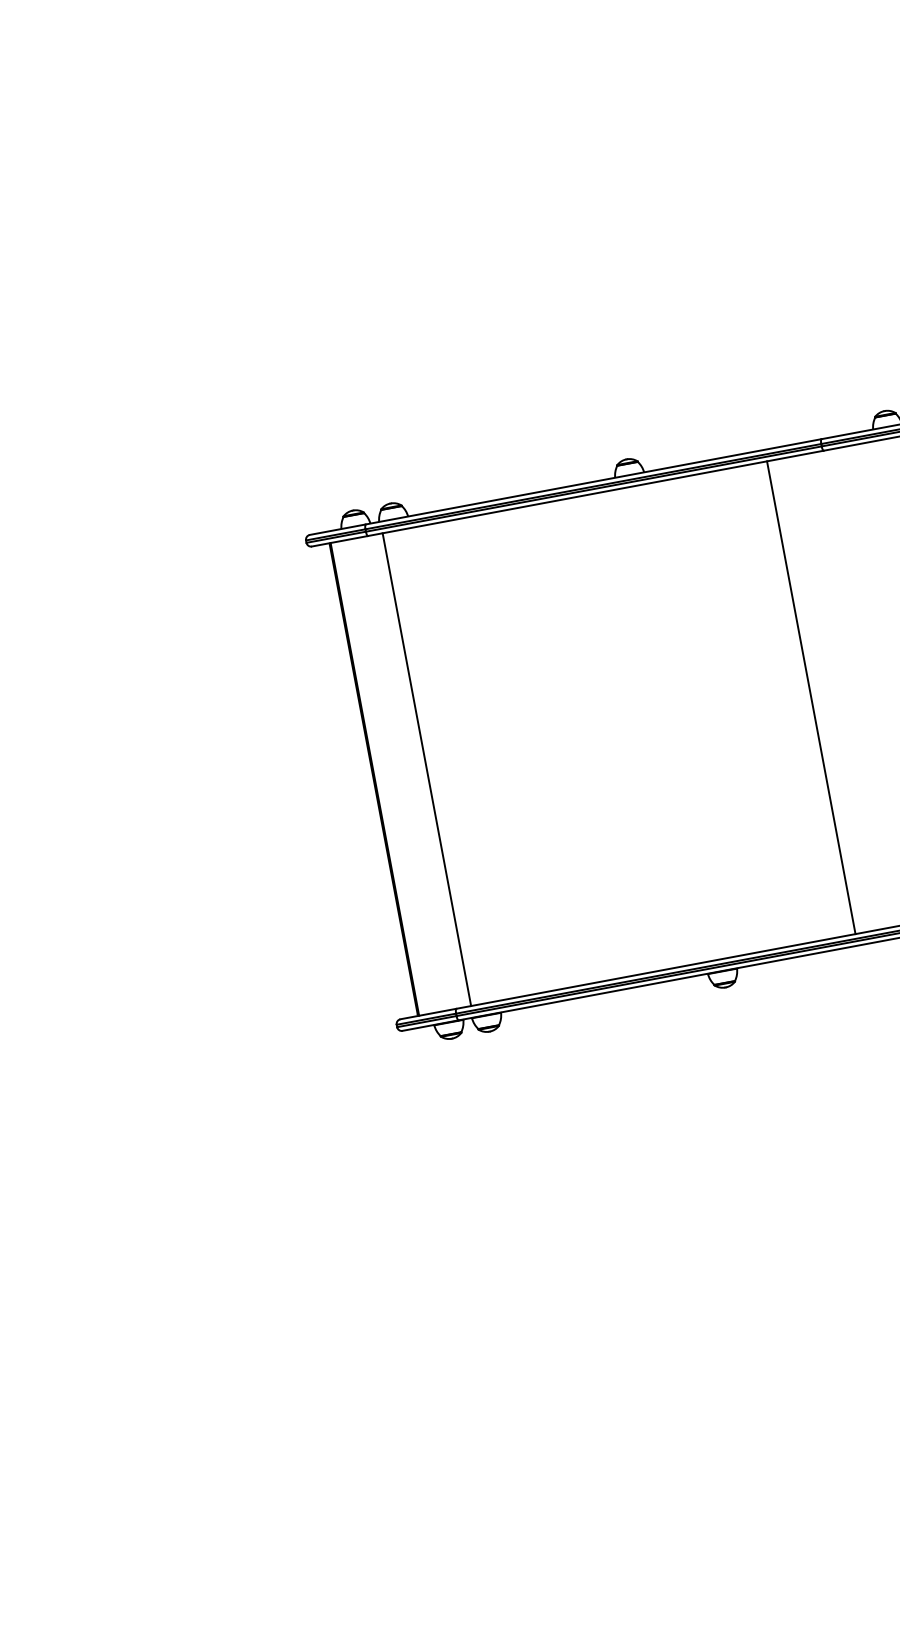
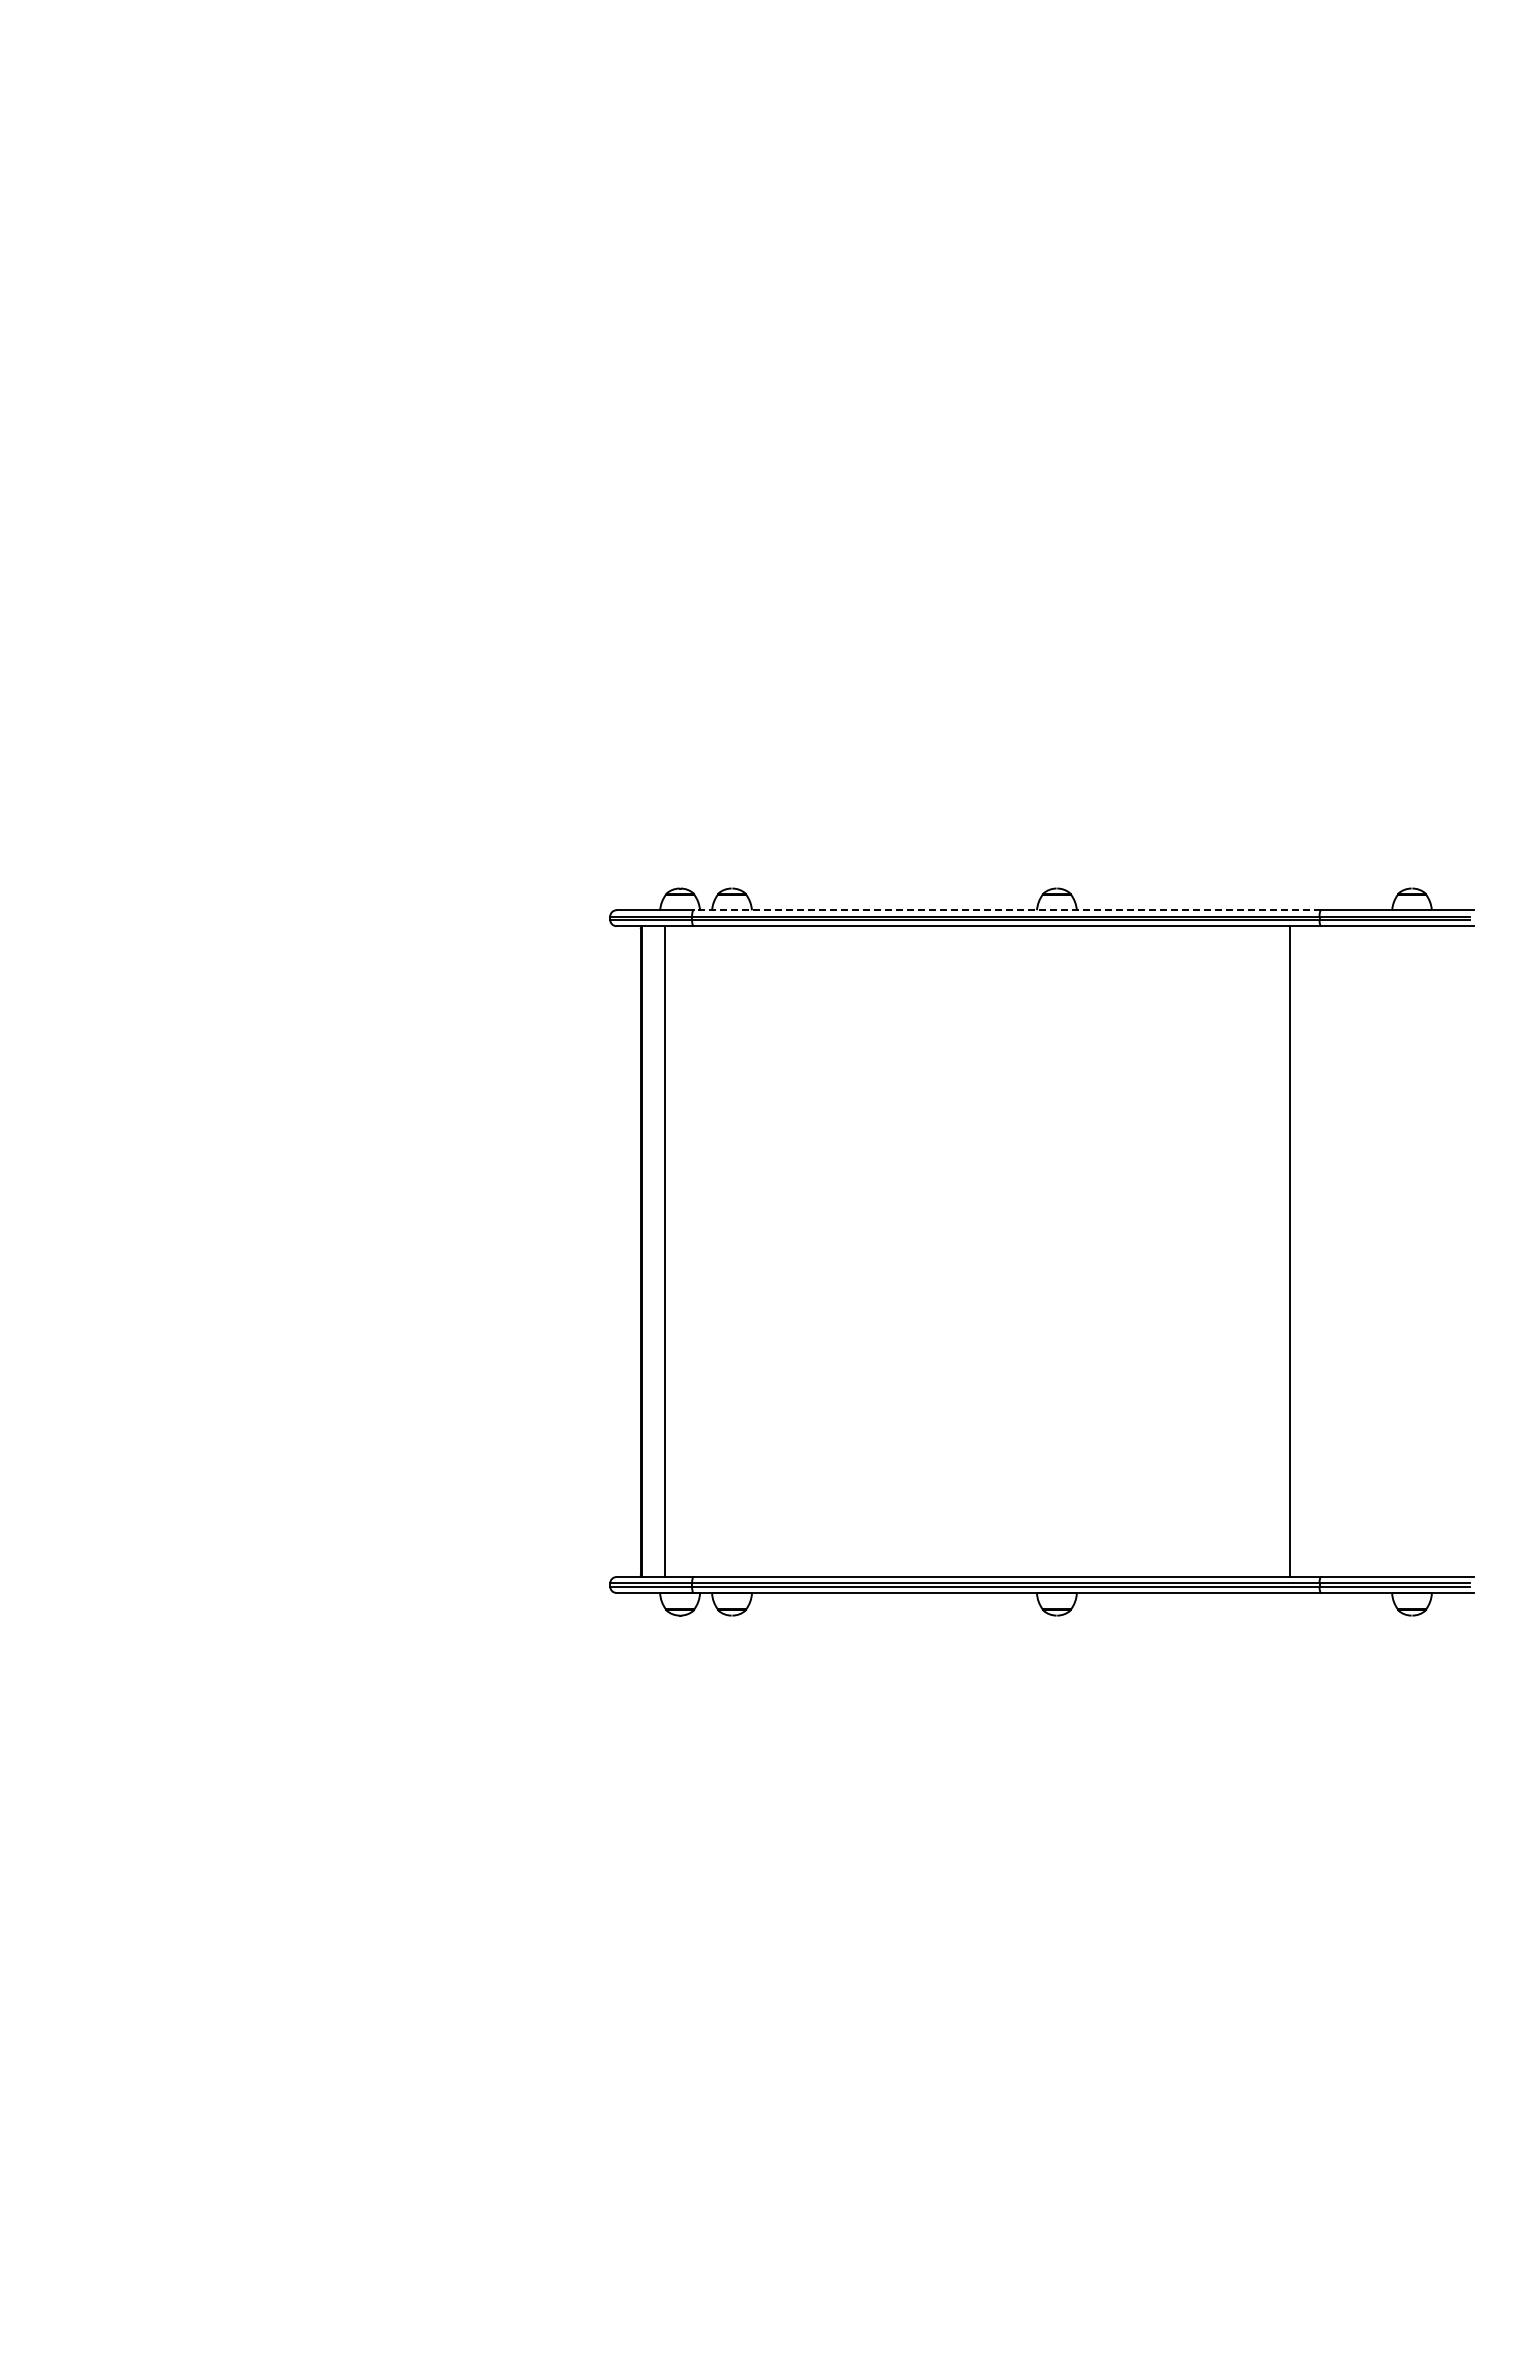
line: (593, 482) -> (1007, 910), solid -> dashed
line: (811, 697) -> (1290, 1251), moved
line: (426, 769) -> (664, 1251), moved

